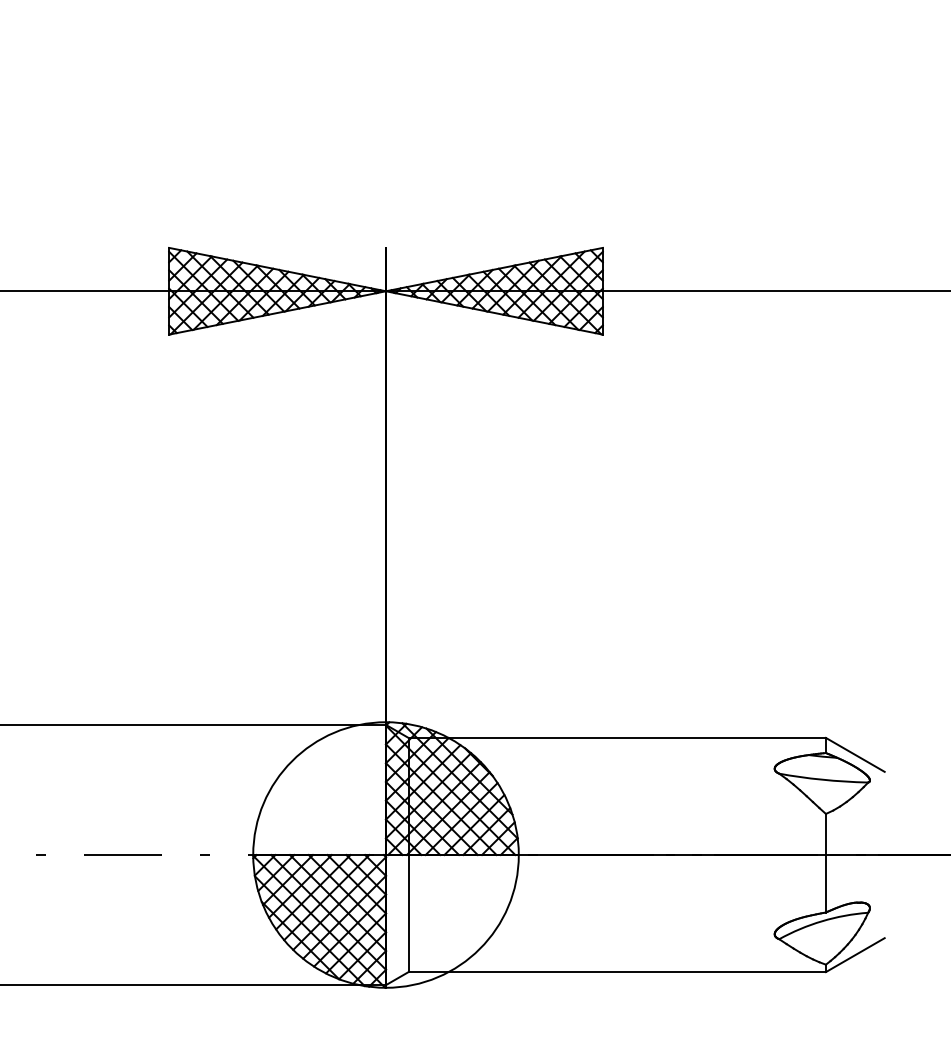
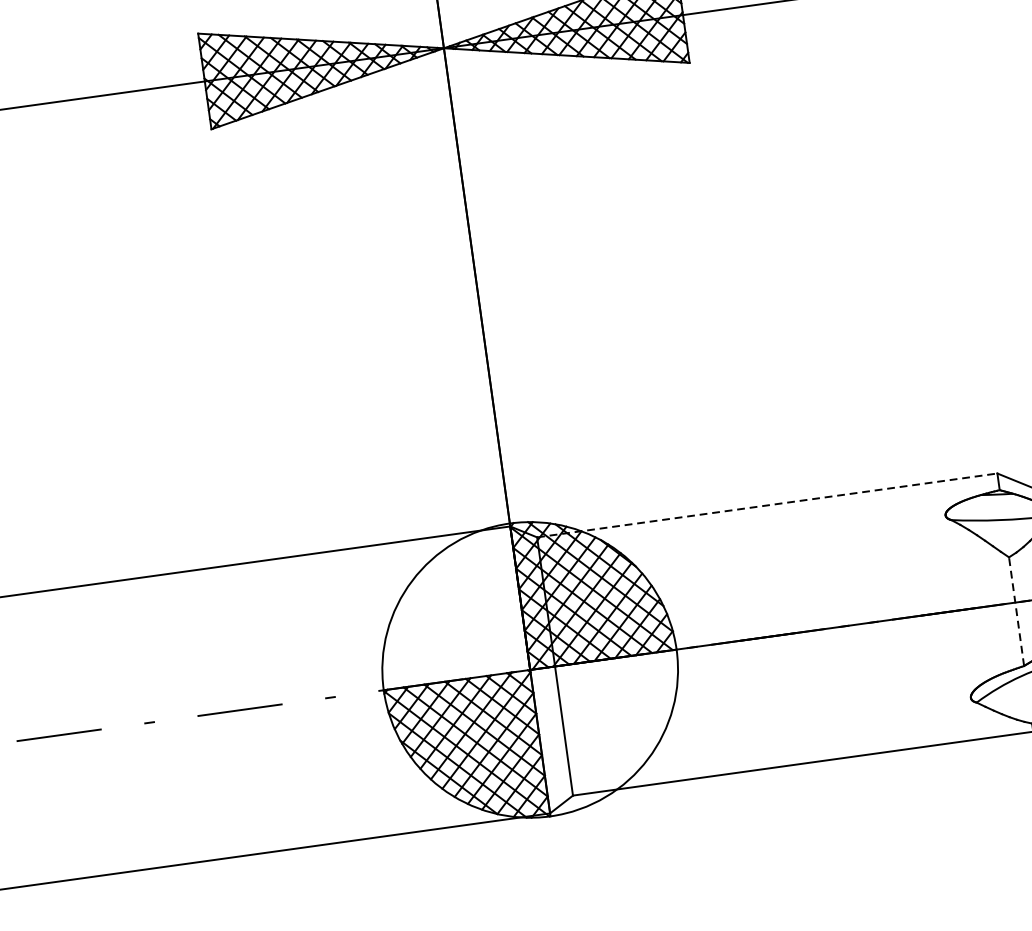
line: (617, 737) -> (767, 504), solid -> dashed
line: (825, 862) -> (1015, 610), solid -> dashed

